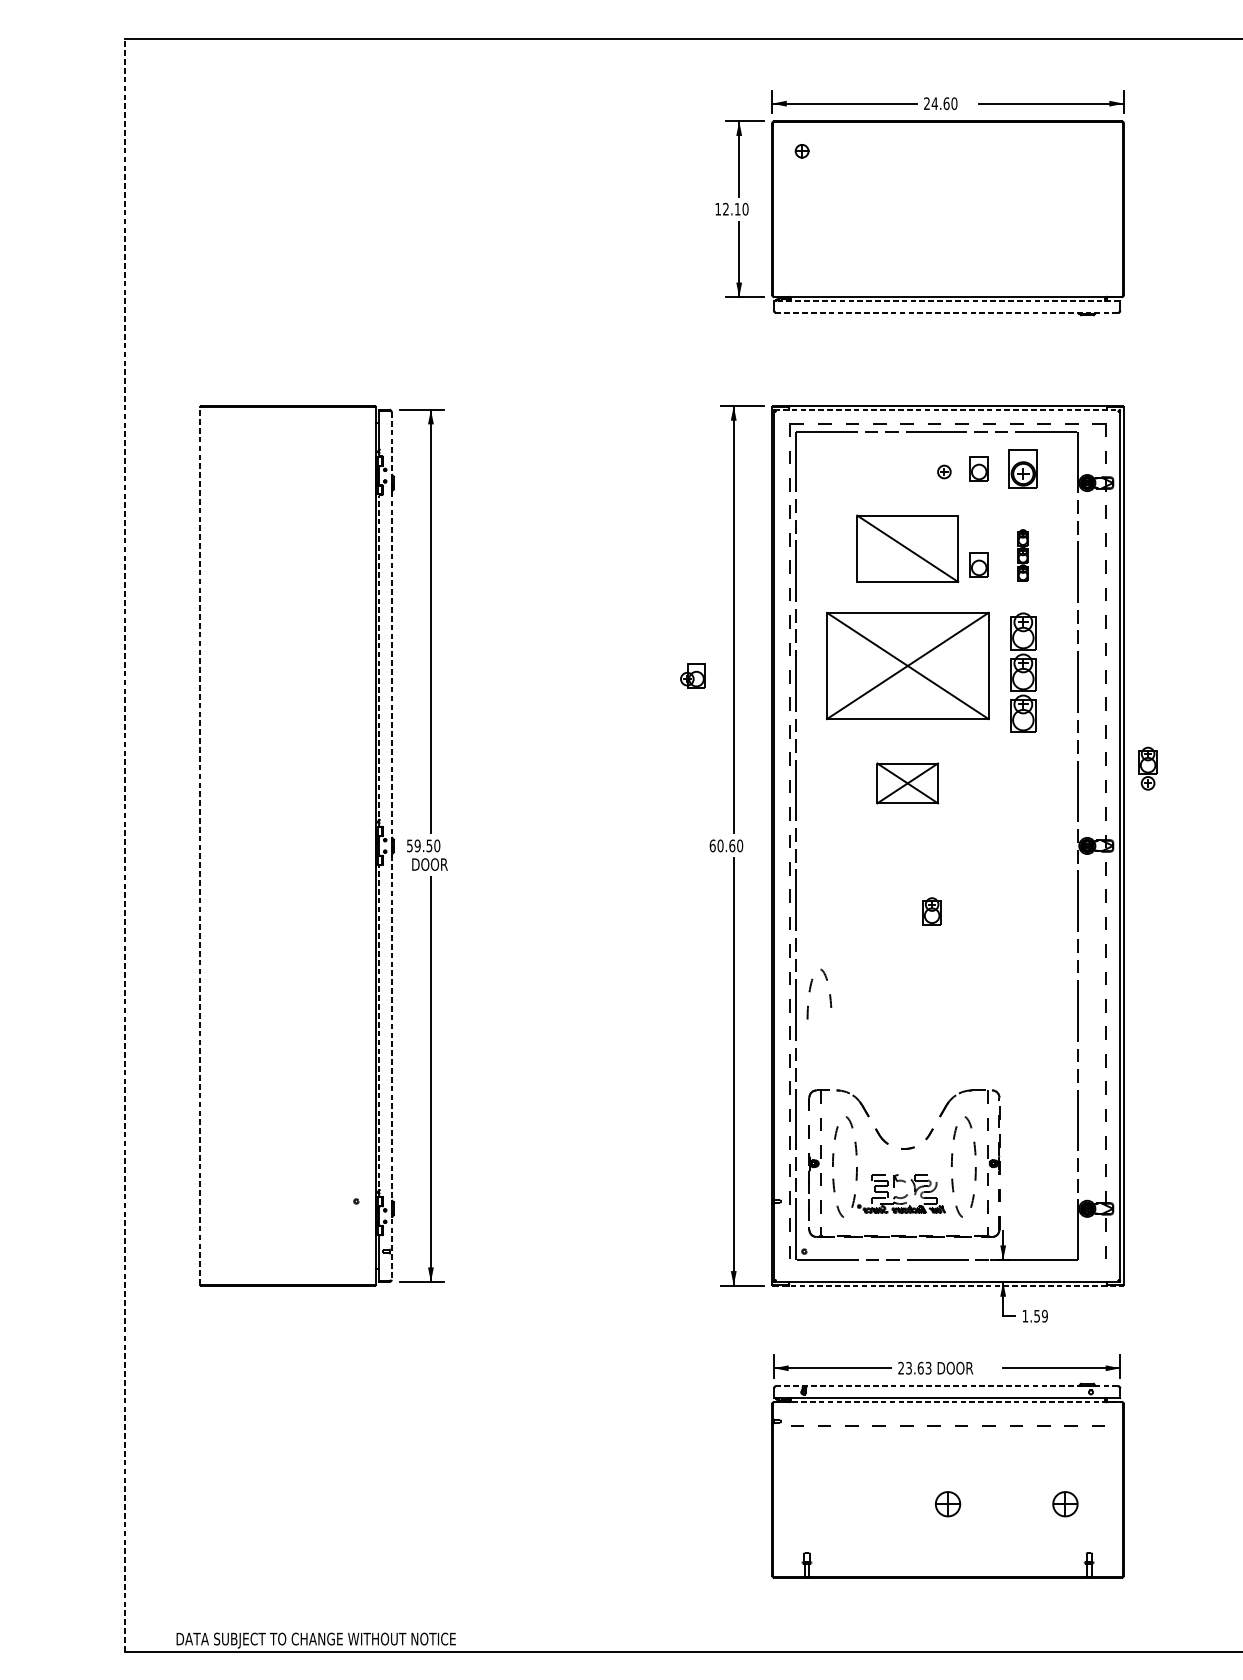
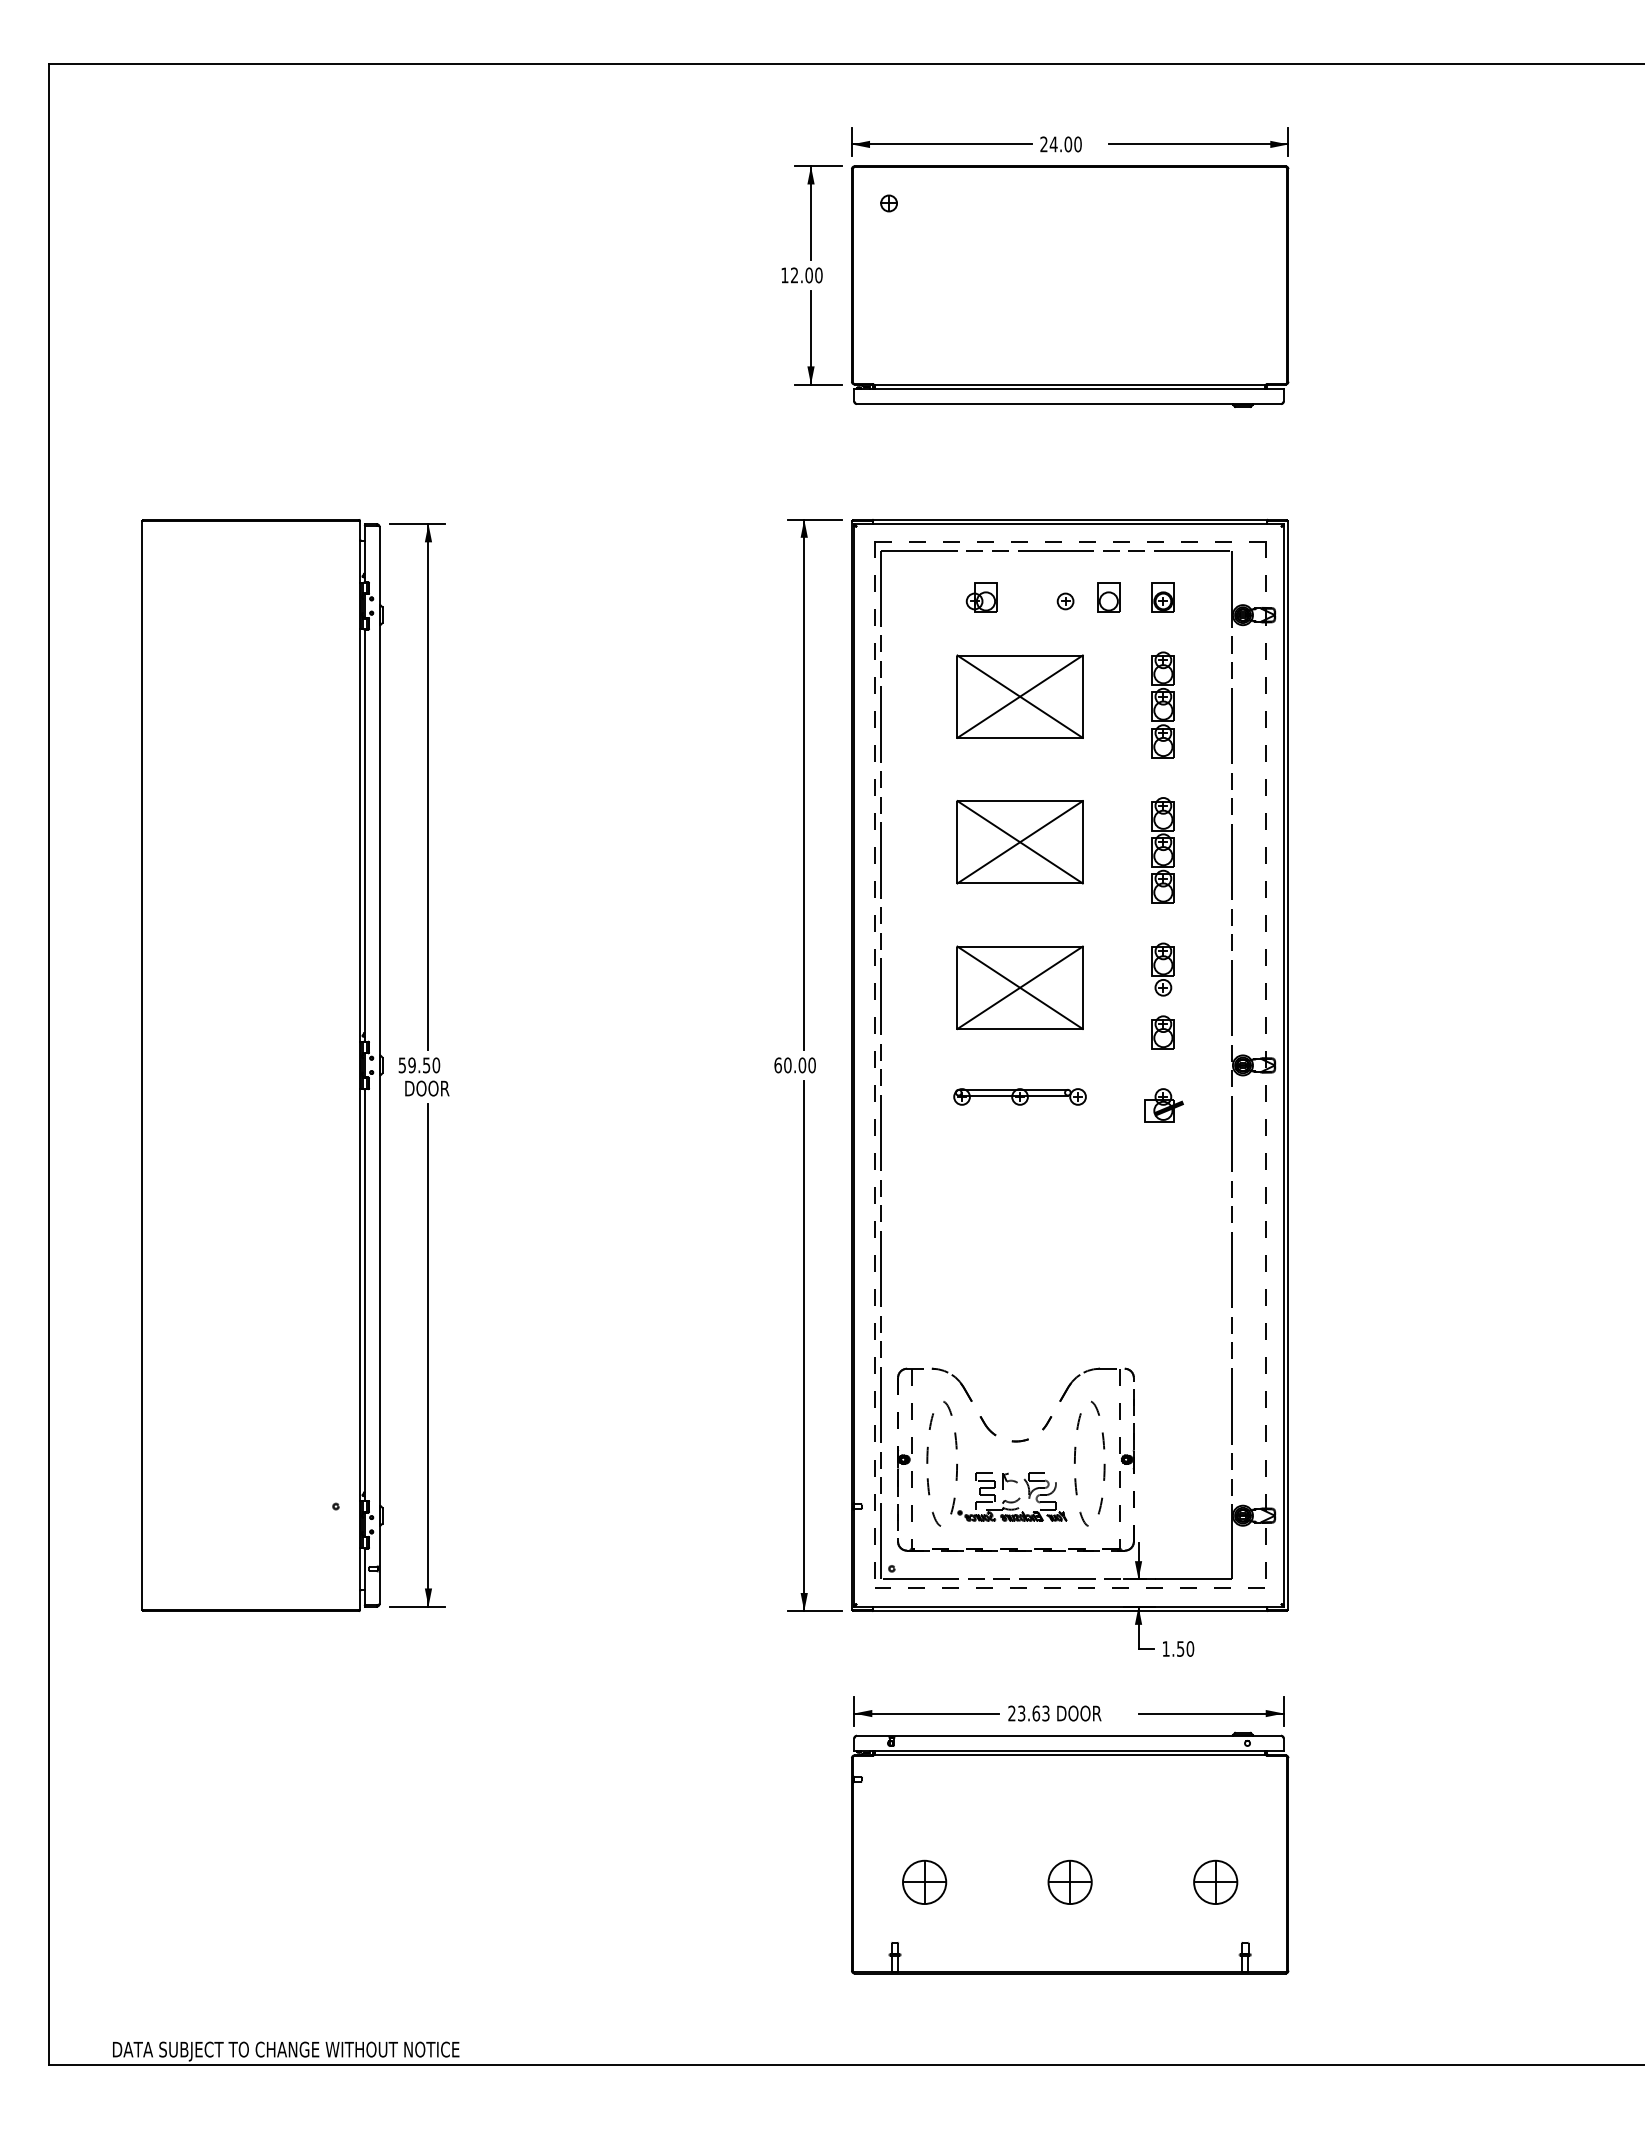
text: (946, 103) -> (1068, 144), 24.60 -> 24.00
text: (737, 209) -> (808, 275), 12.10 -> 12.00
line: (947, 301) -> (1069, 389), dashed -> solid
line: (946, 313) -> (1068, 404), dashed -> solid
line: (947, 409) -> (1069, 524), dashed -> solid
part: (1022, 468) -> (1162, 597), size x0.62
line: (907, 548) -> (1019, 696), added
part: (1022, 555) -> (1162, 704), size x1.67
part: (978, 564) -> (1108, 716), removed
line: (379, 660) -> (364, 835), dashed -> solid
part: (907, 666) -> (1019, 842), size x0.62
part: (1022, 672) -> (1162, 850), size x0.71
part: (692, 675) -> (981, 597), moved
part: (1147, 768) -> (1162, 969), moved
part: (907, 783) -> (1019, 987), size x1.67
line: (125, 845) -> (49, 1064), dashed -> solid
line: (199, 845) -> (141, 1064), dashed -> solid
line: (391, 845) -> (379, 1065), dashed -> solid
text: (732, 845) -> (802, 1065), 60.60 -> 60.00
part: (907, 870) -> (1019, 1096), added
part: (1023, 878) -> (1163, 1105), added
part: (931, 911) -> (1162, 1032), moved
curve: (810, 991) -> (899, 1246), removed
line: (379, 1031) -> (364, 1295), dashed -> solid
line: (948, 1286) -> (1070, 1611), dashed -> solid
text: (1044, 1315) -> (1189, 1648), 1.59 -> 1.50
line: (946, 1385) -> (1068, 1735), dashed -> solid
line: (948, 1402) -> (1070, 1755), dashed -> solid
line: (940, 1425) -> (1060, 1587), moved
part: (830, 1503) -> (924, 1881), added
part: (947, 1503) -> (1069, 1881), size x1.43
part: (1065, 1503) -> (1215, 1881), size x1.43

